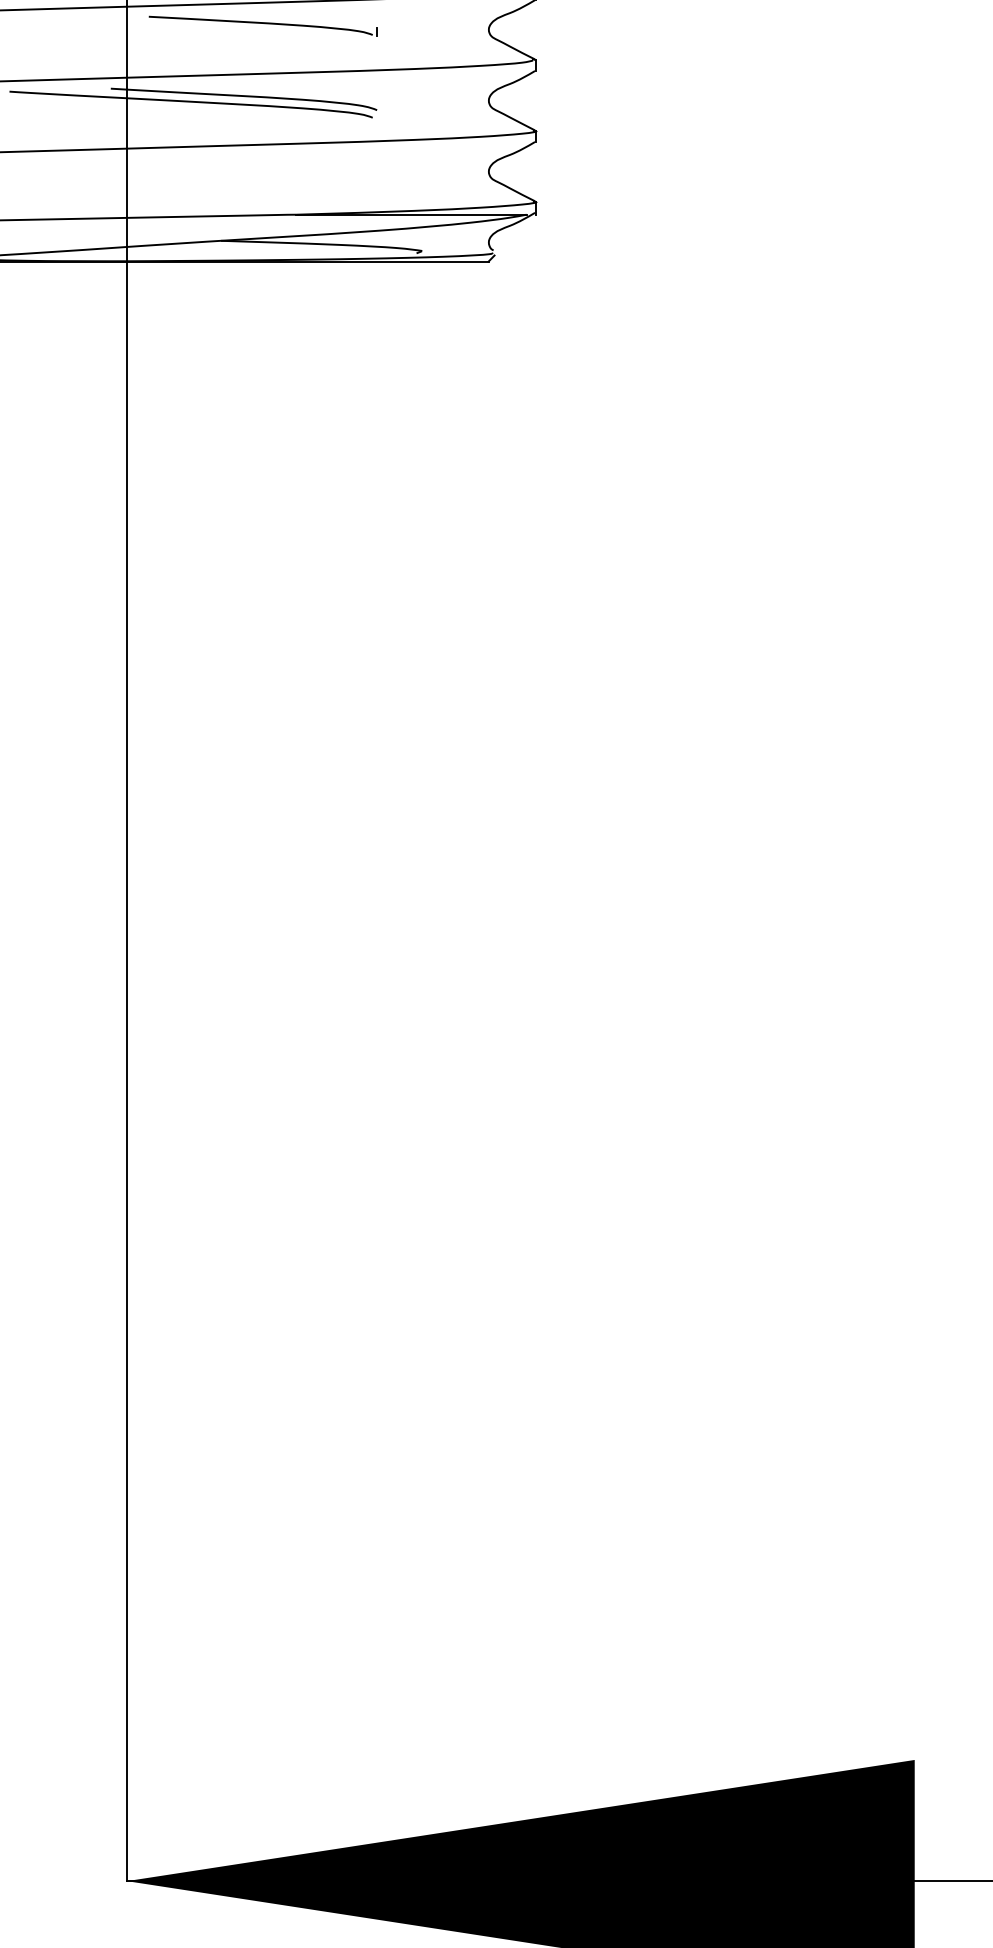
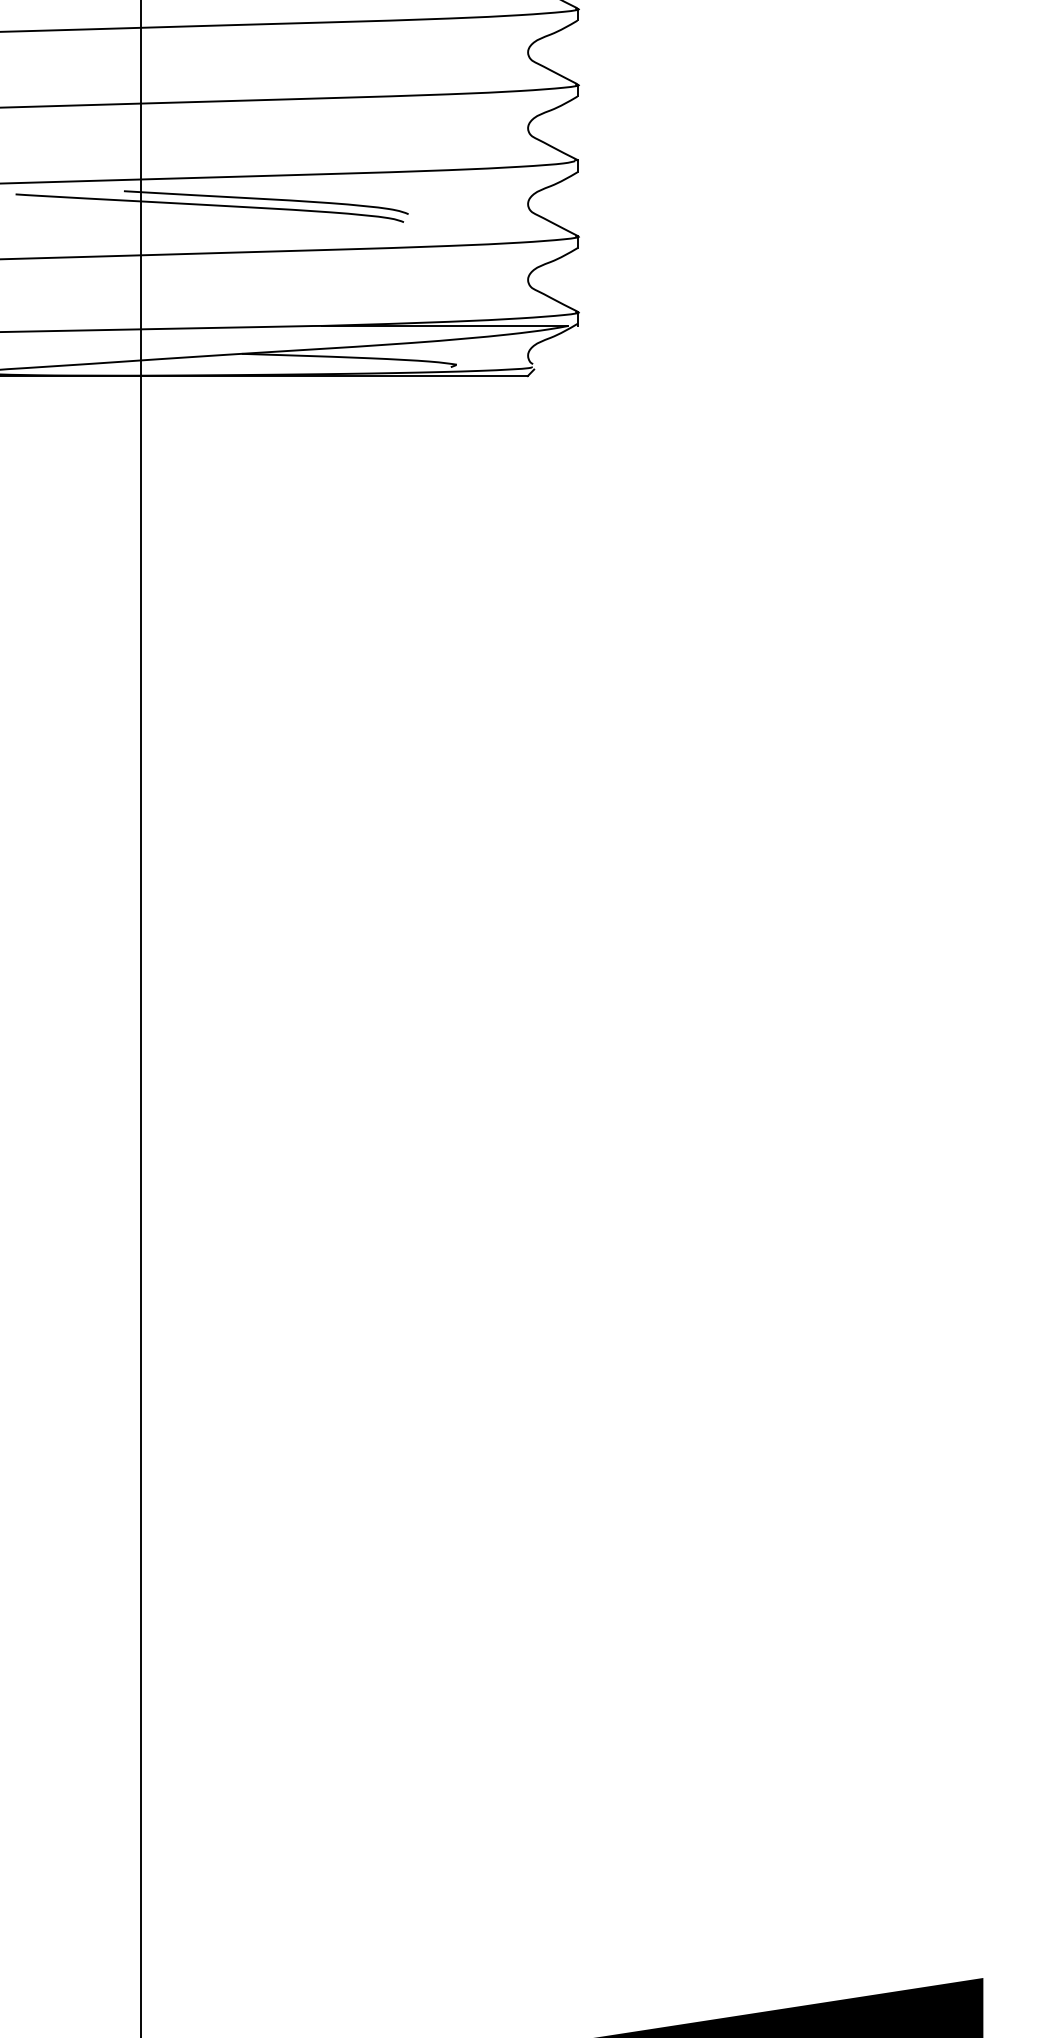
part: (262, 25) -> (286, 123), removed

